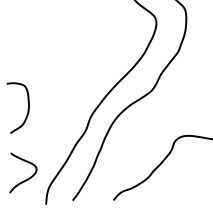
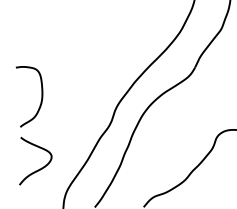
curve: (27, 178) -> (40, 167), moved

